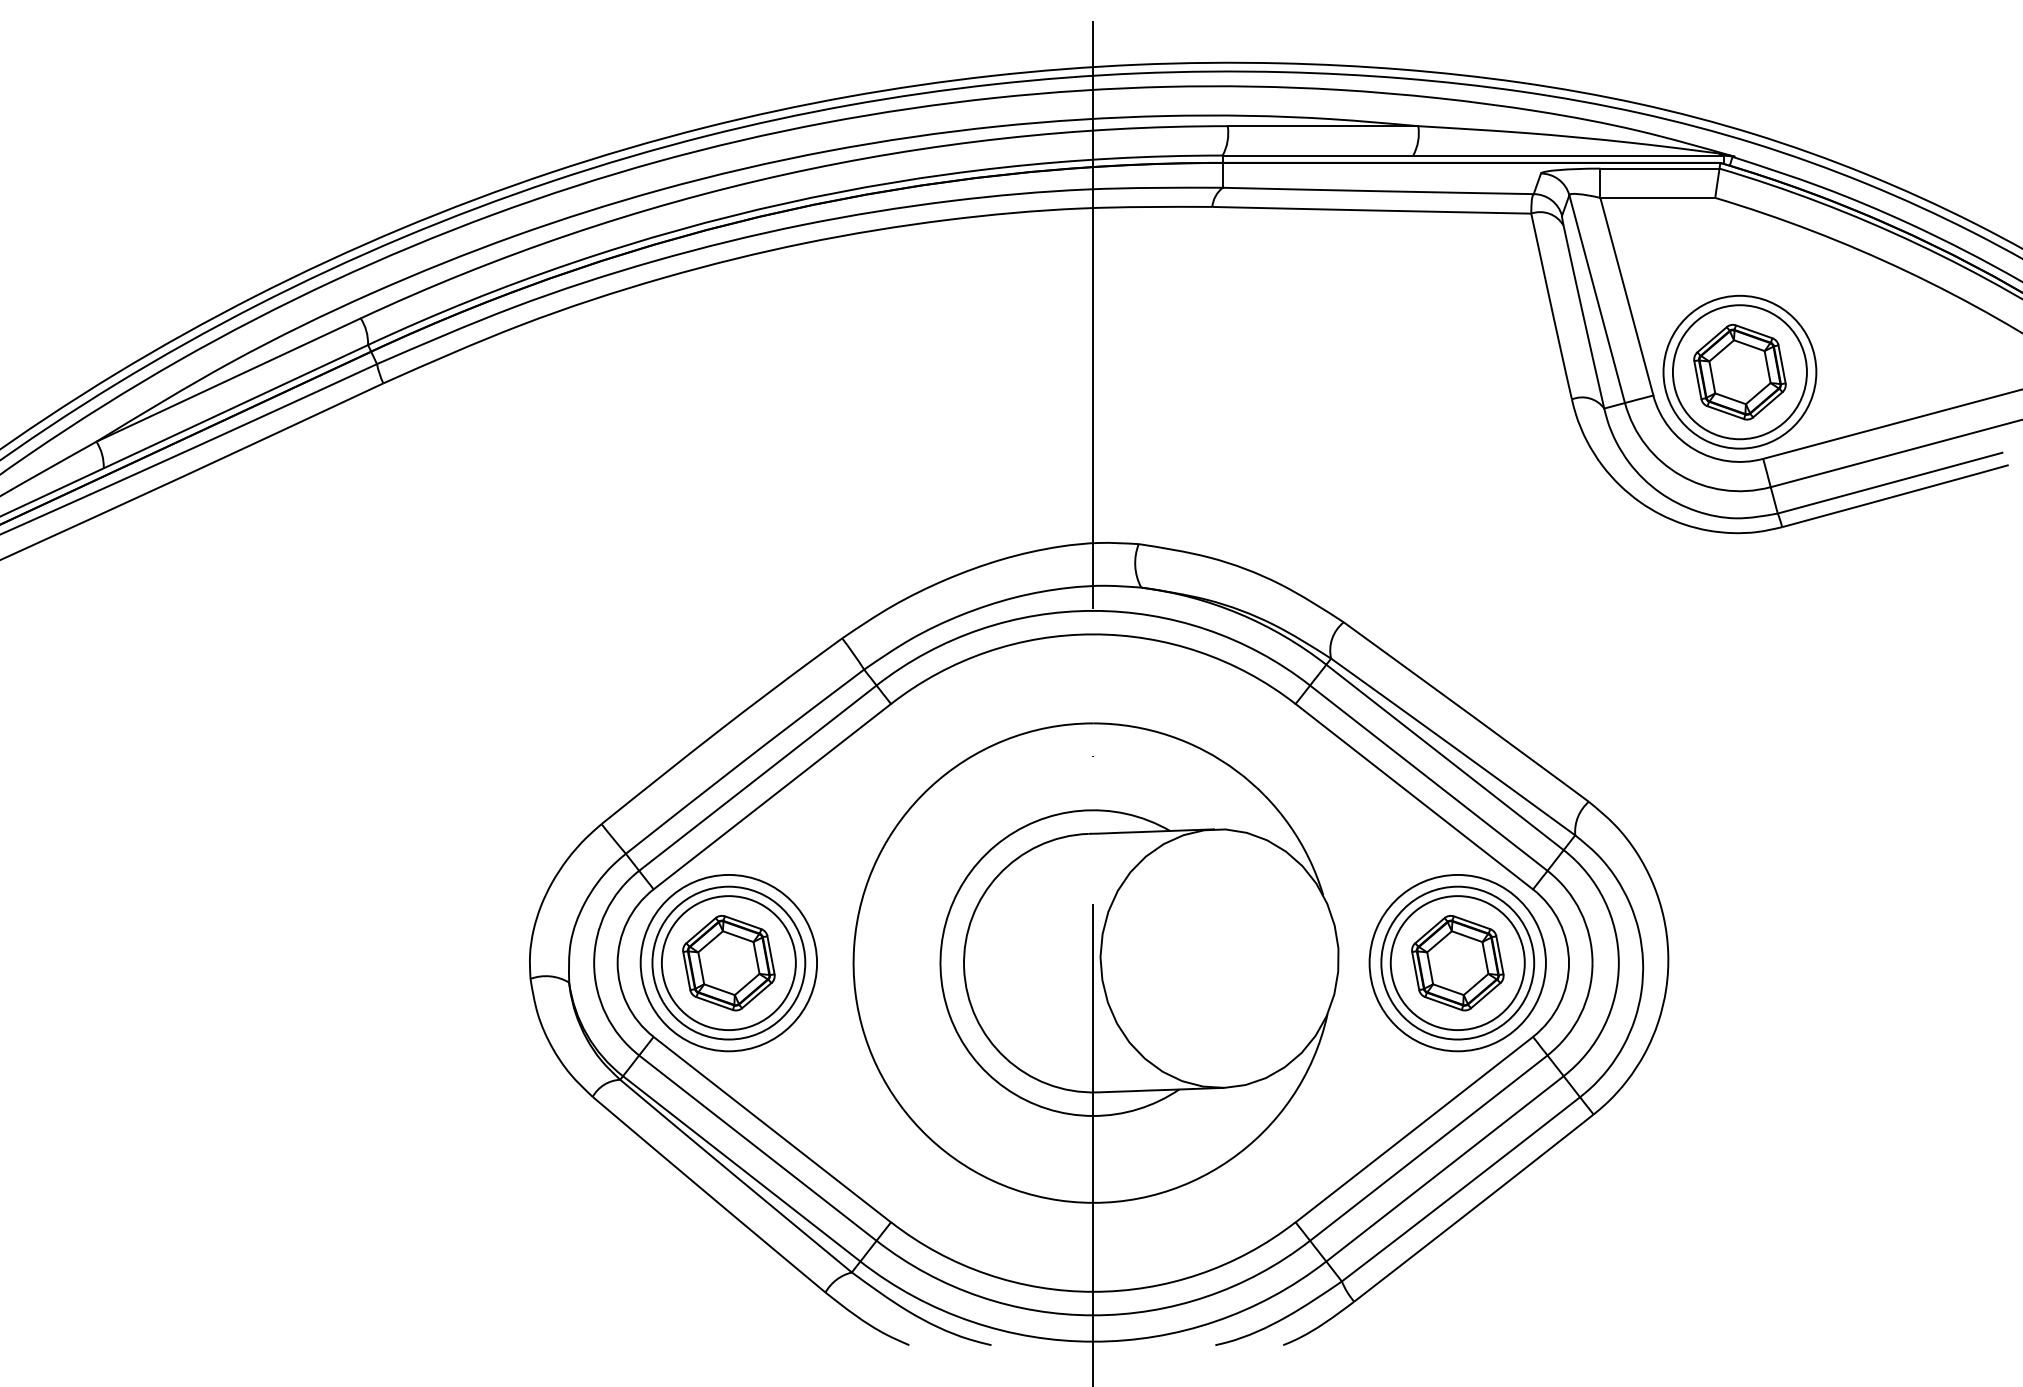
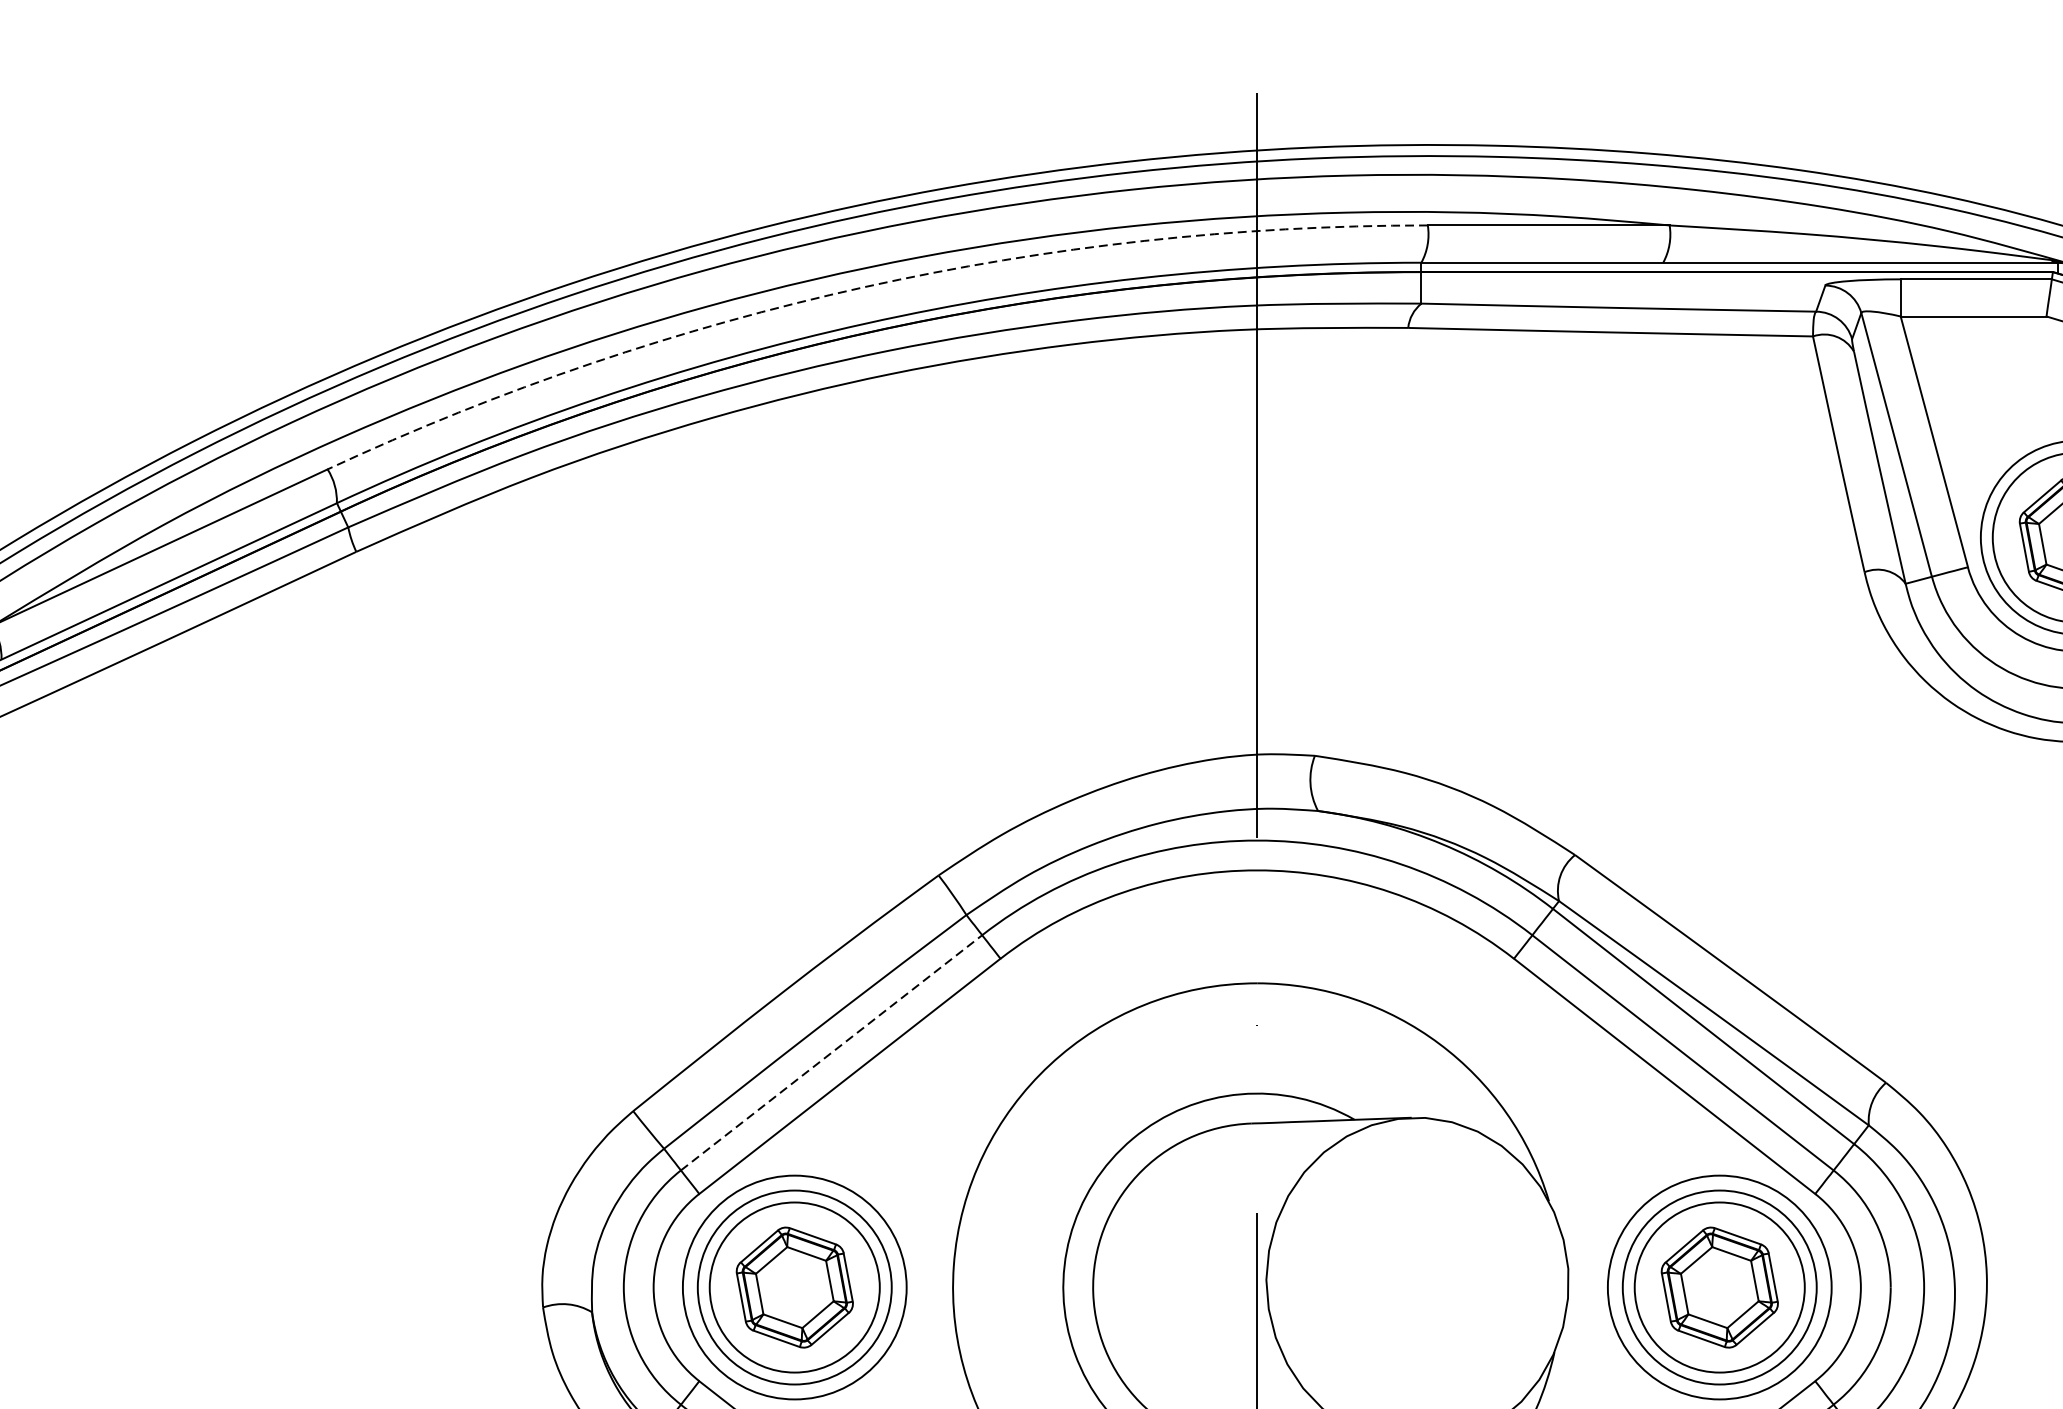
arc: (783, 174) -> (864, 286), solid -> dashed
line: (757, 778) -> (831, 1053), solid -> dashed

